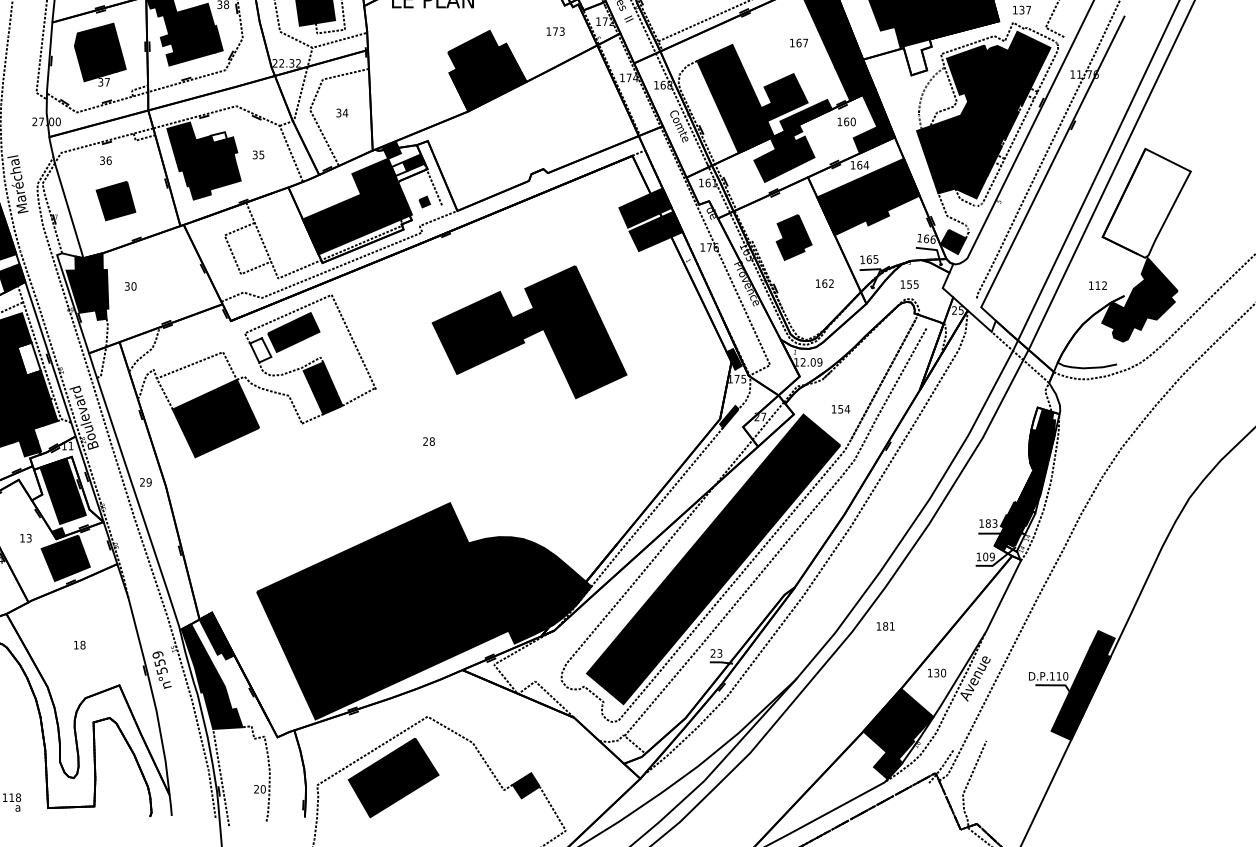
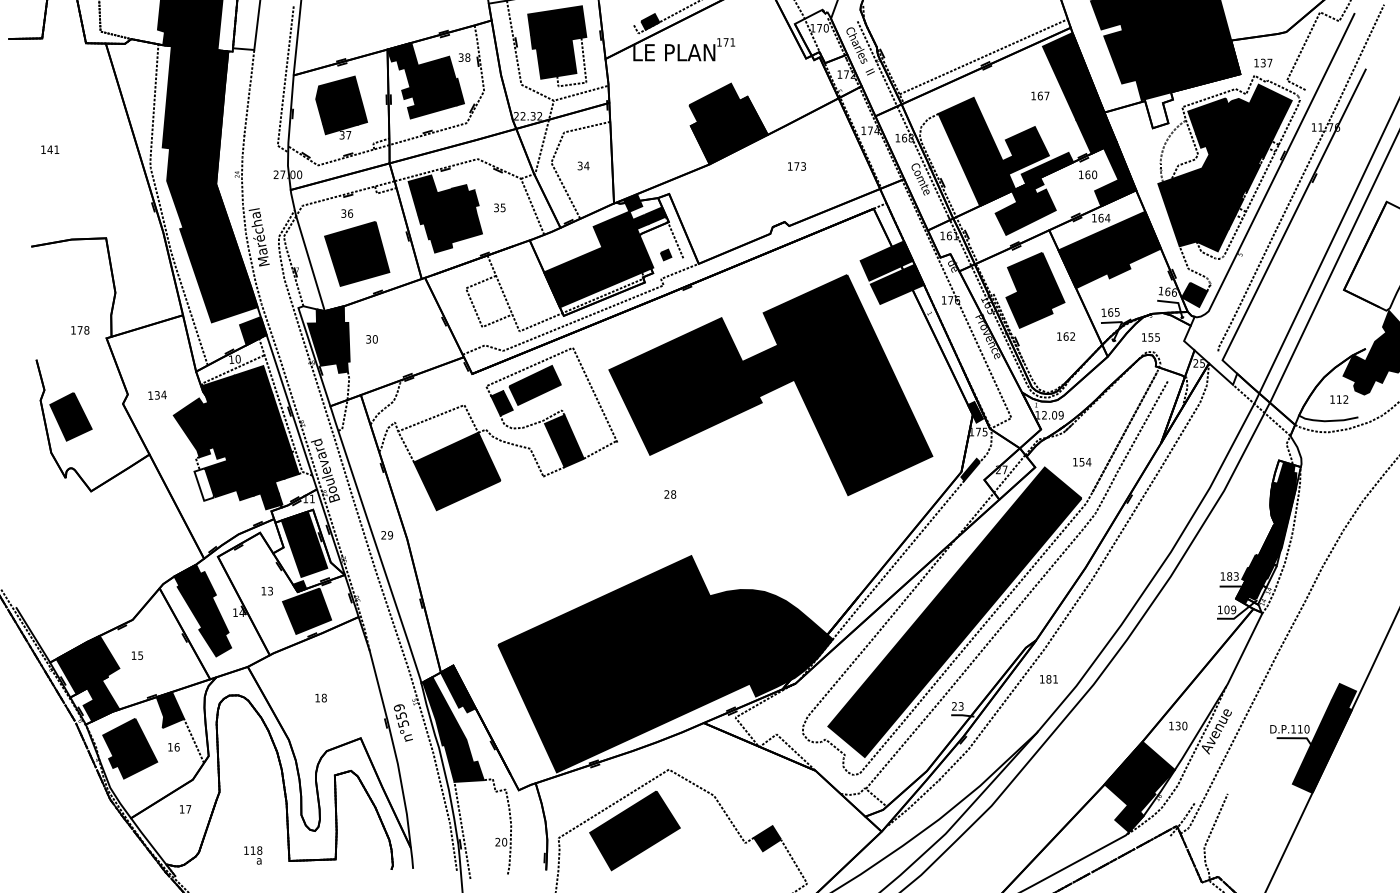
text: (555, 31) -> (796, 166), moved
fill: (219, 137) -> (460, 190), added
fill: (399, 168) -> (640, 221), added
part: (116, 200) -> (357, 253), size x1.67
part: (794, 237) -> (1035, 290), size x1.67
text: (1098, 285) -> (1339, 399), moved
part: (529, 331) -> (770, 384), size x1.67
fill: (260, 350) -> (501, 403), added
fill: (29, 358) -> (270, 411), added
text: (885, 626) -> (1048, 679), moved

